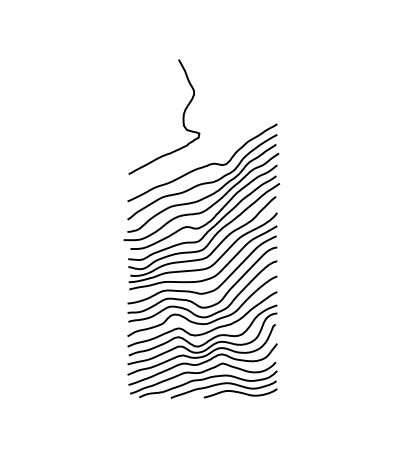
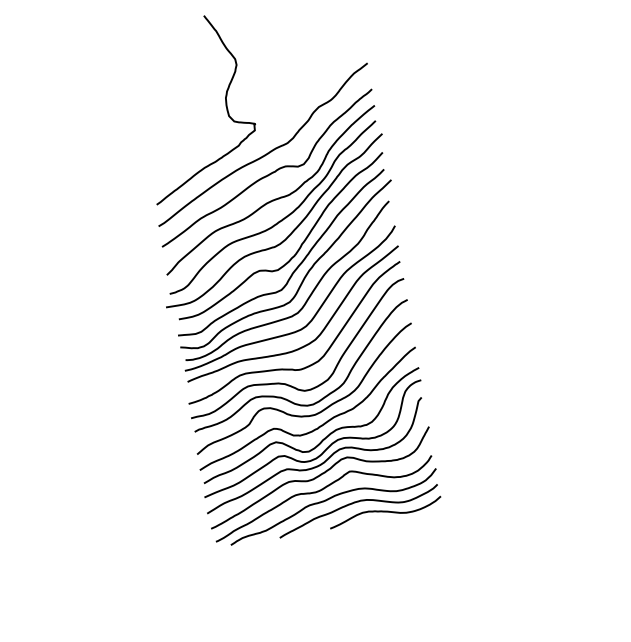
curve: (204, 152) -> (267, 151), added

